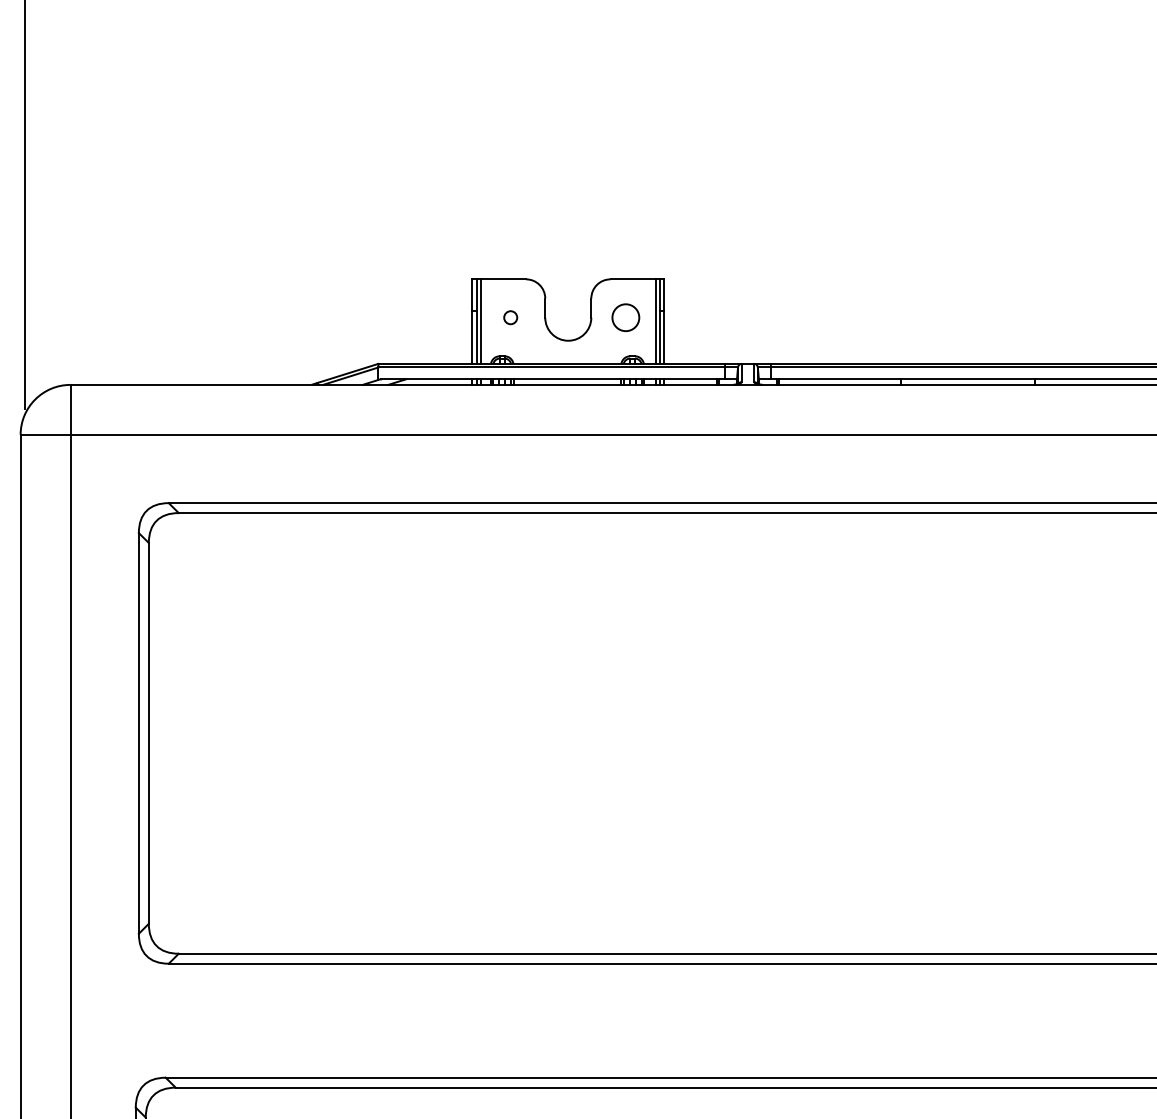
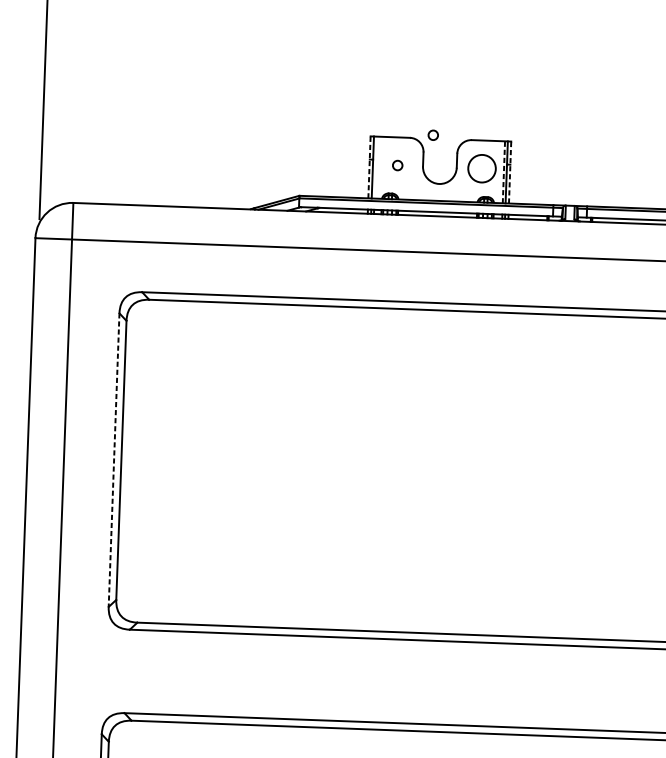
circle: (557, 274) -> (433, 135), added
circle: (625, 317) -> (481, 168), size x1.4
line: (472, 321) -> (369, 167), solid -> dashed
line: (480, 321) -> (375, 167), removed
line: (655, 321) -> (503, 172), solid -> dashed
line: (664, 321) -> (510, 172), solid -> dashed
line: (138, 733) -> (113, 460), solid -> dashed

